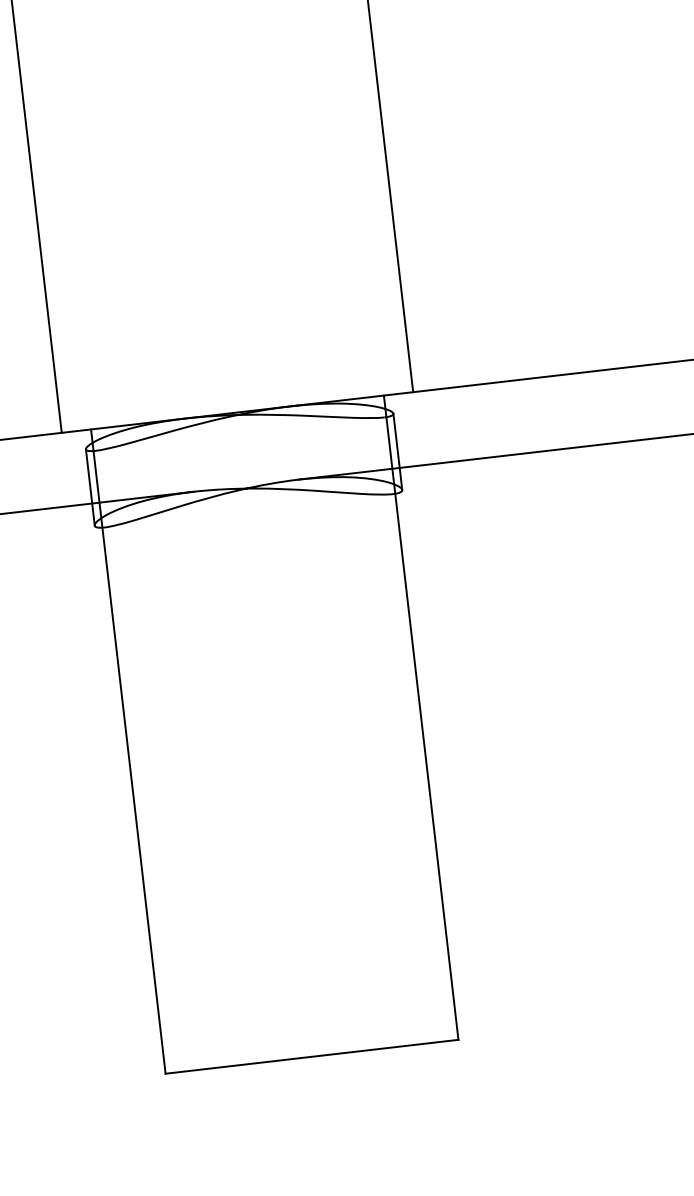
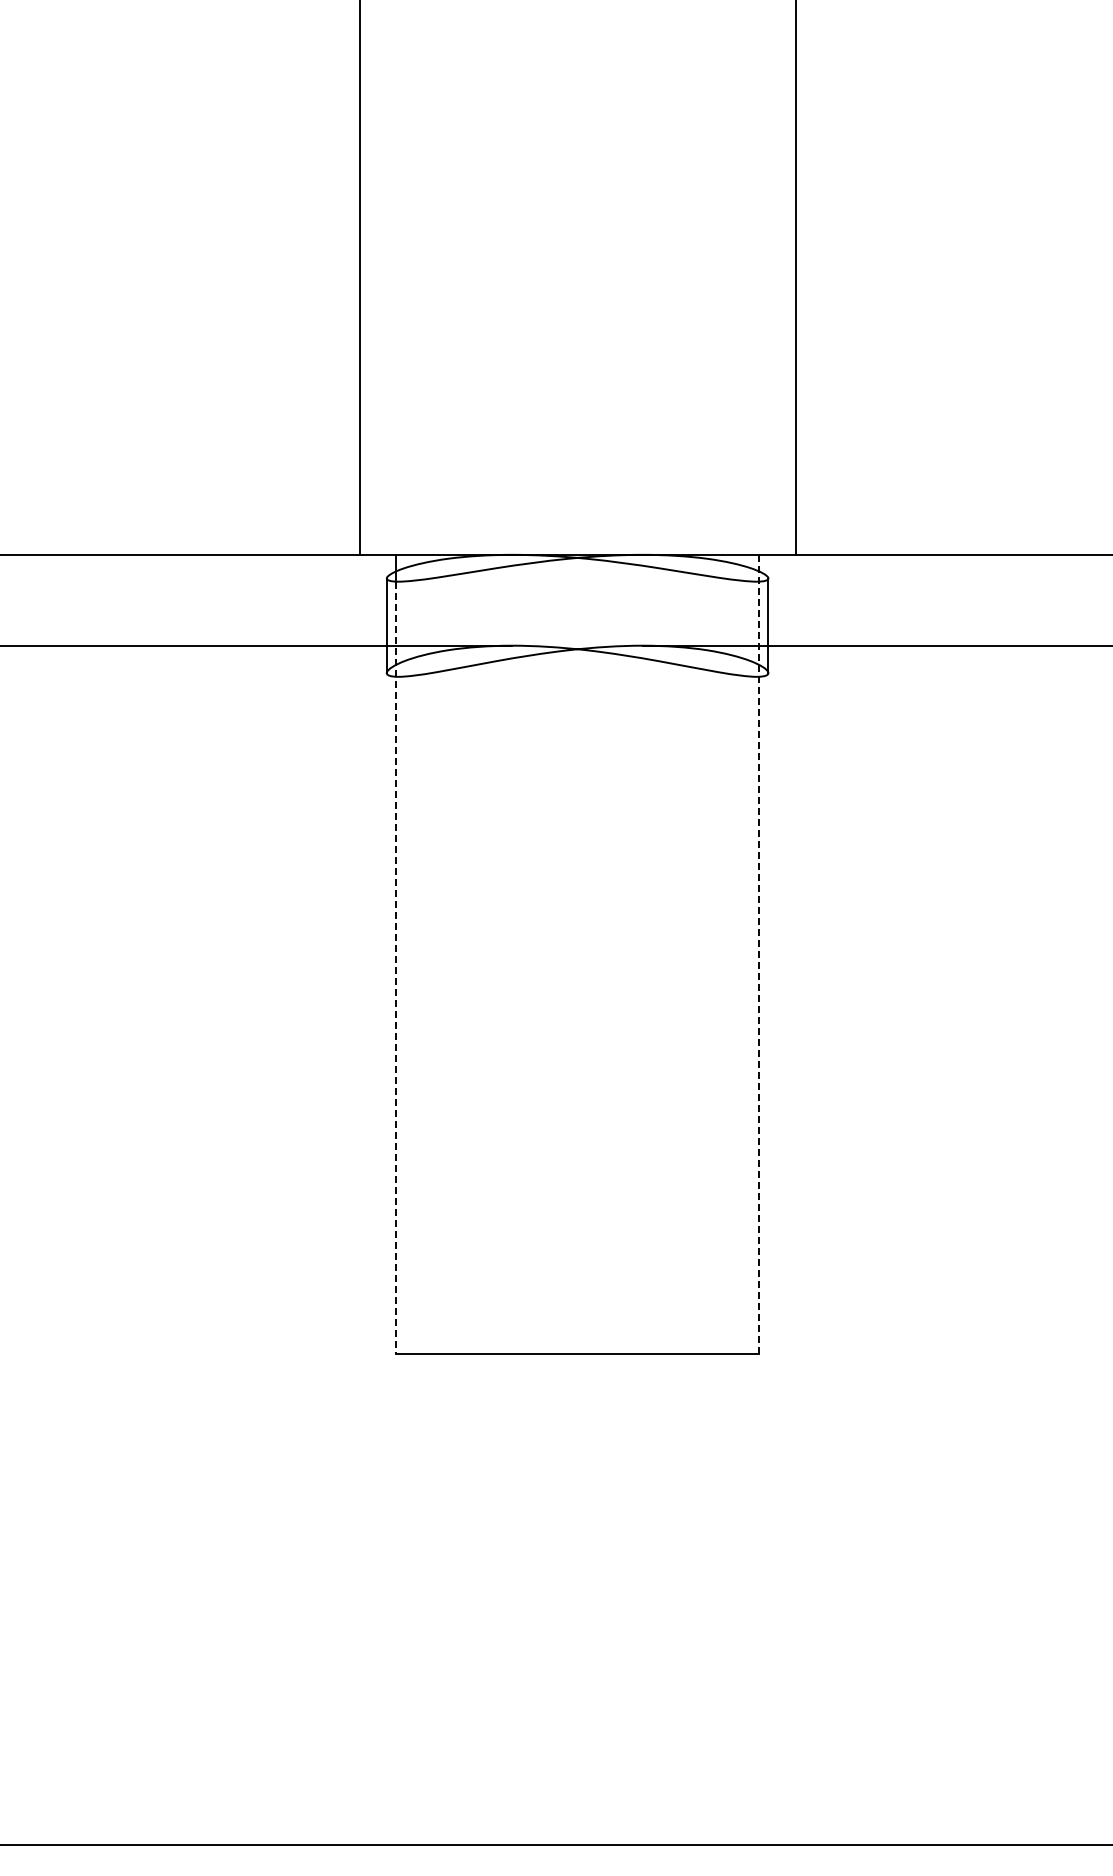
line: (421, 717) -> (759, 954), solid -> dashed
line: (129, 762) -> (395, 968), solid -> dashed

